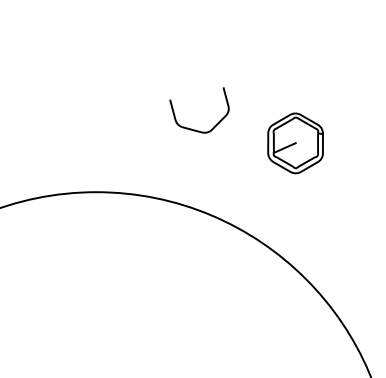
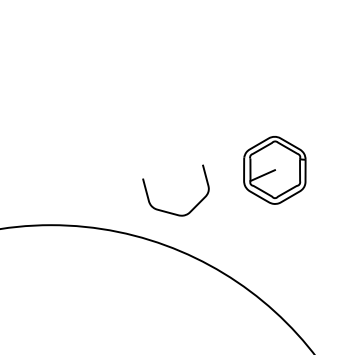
curve: (195, 129) -> (171, 212), moved

